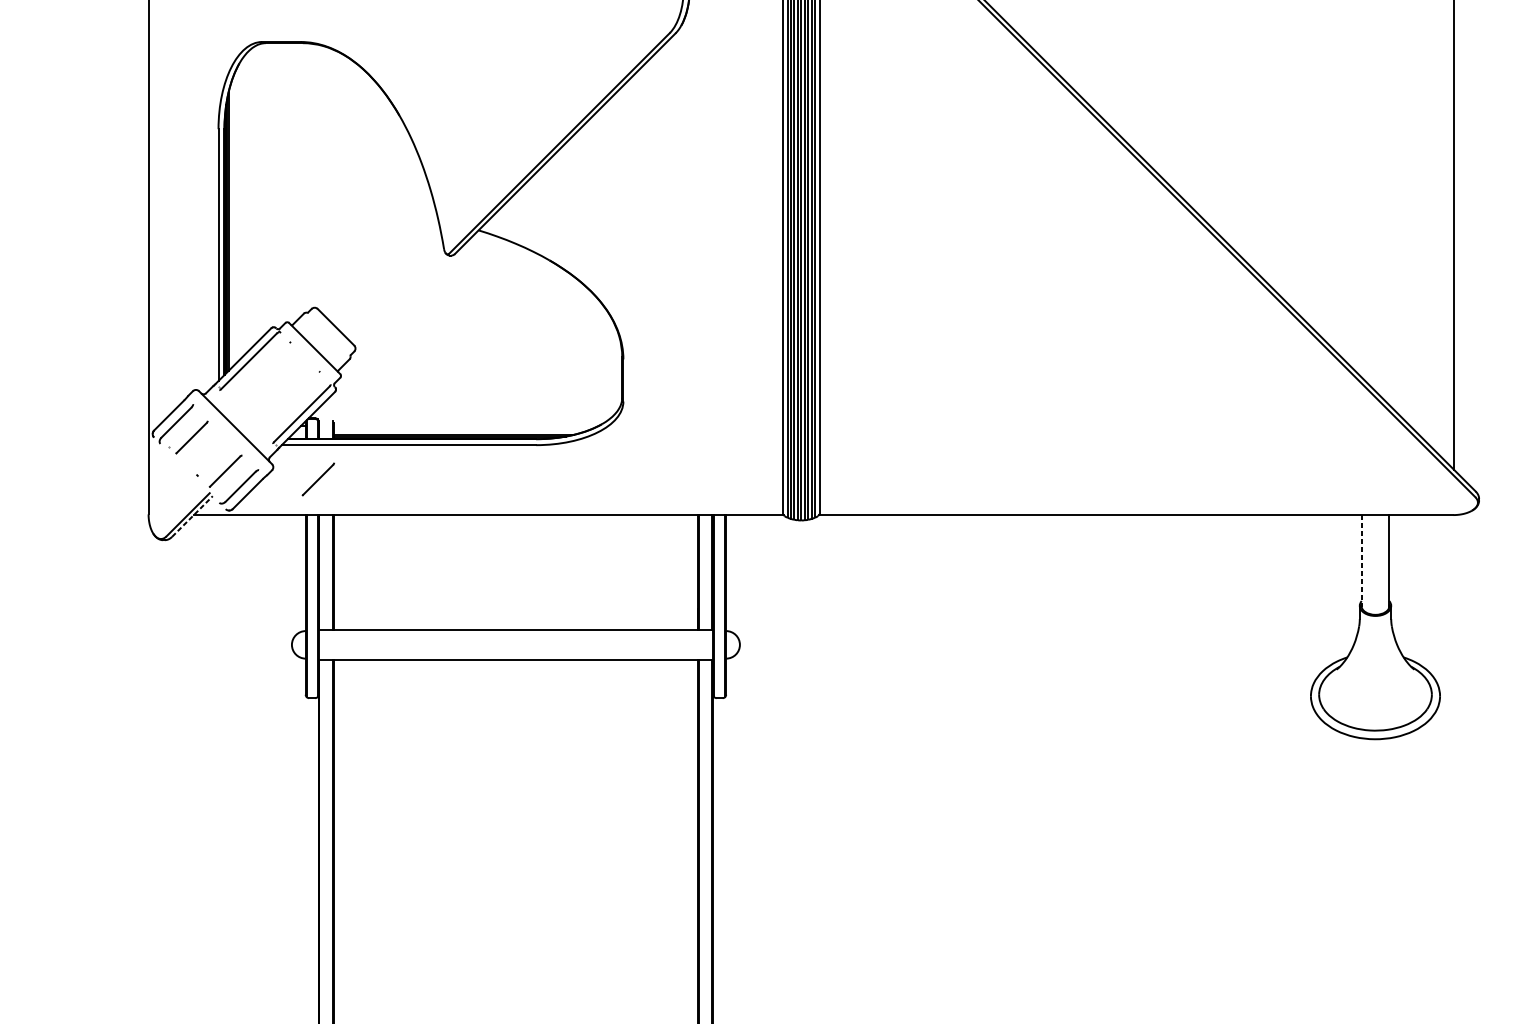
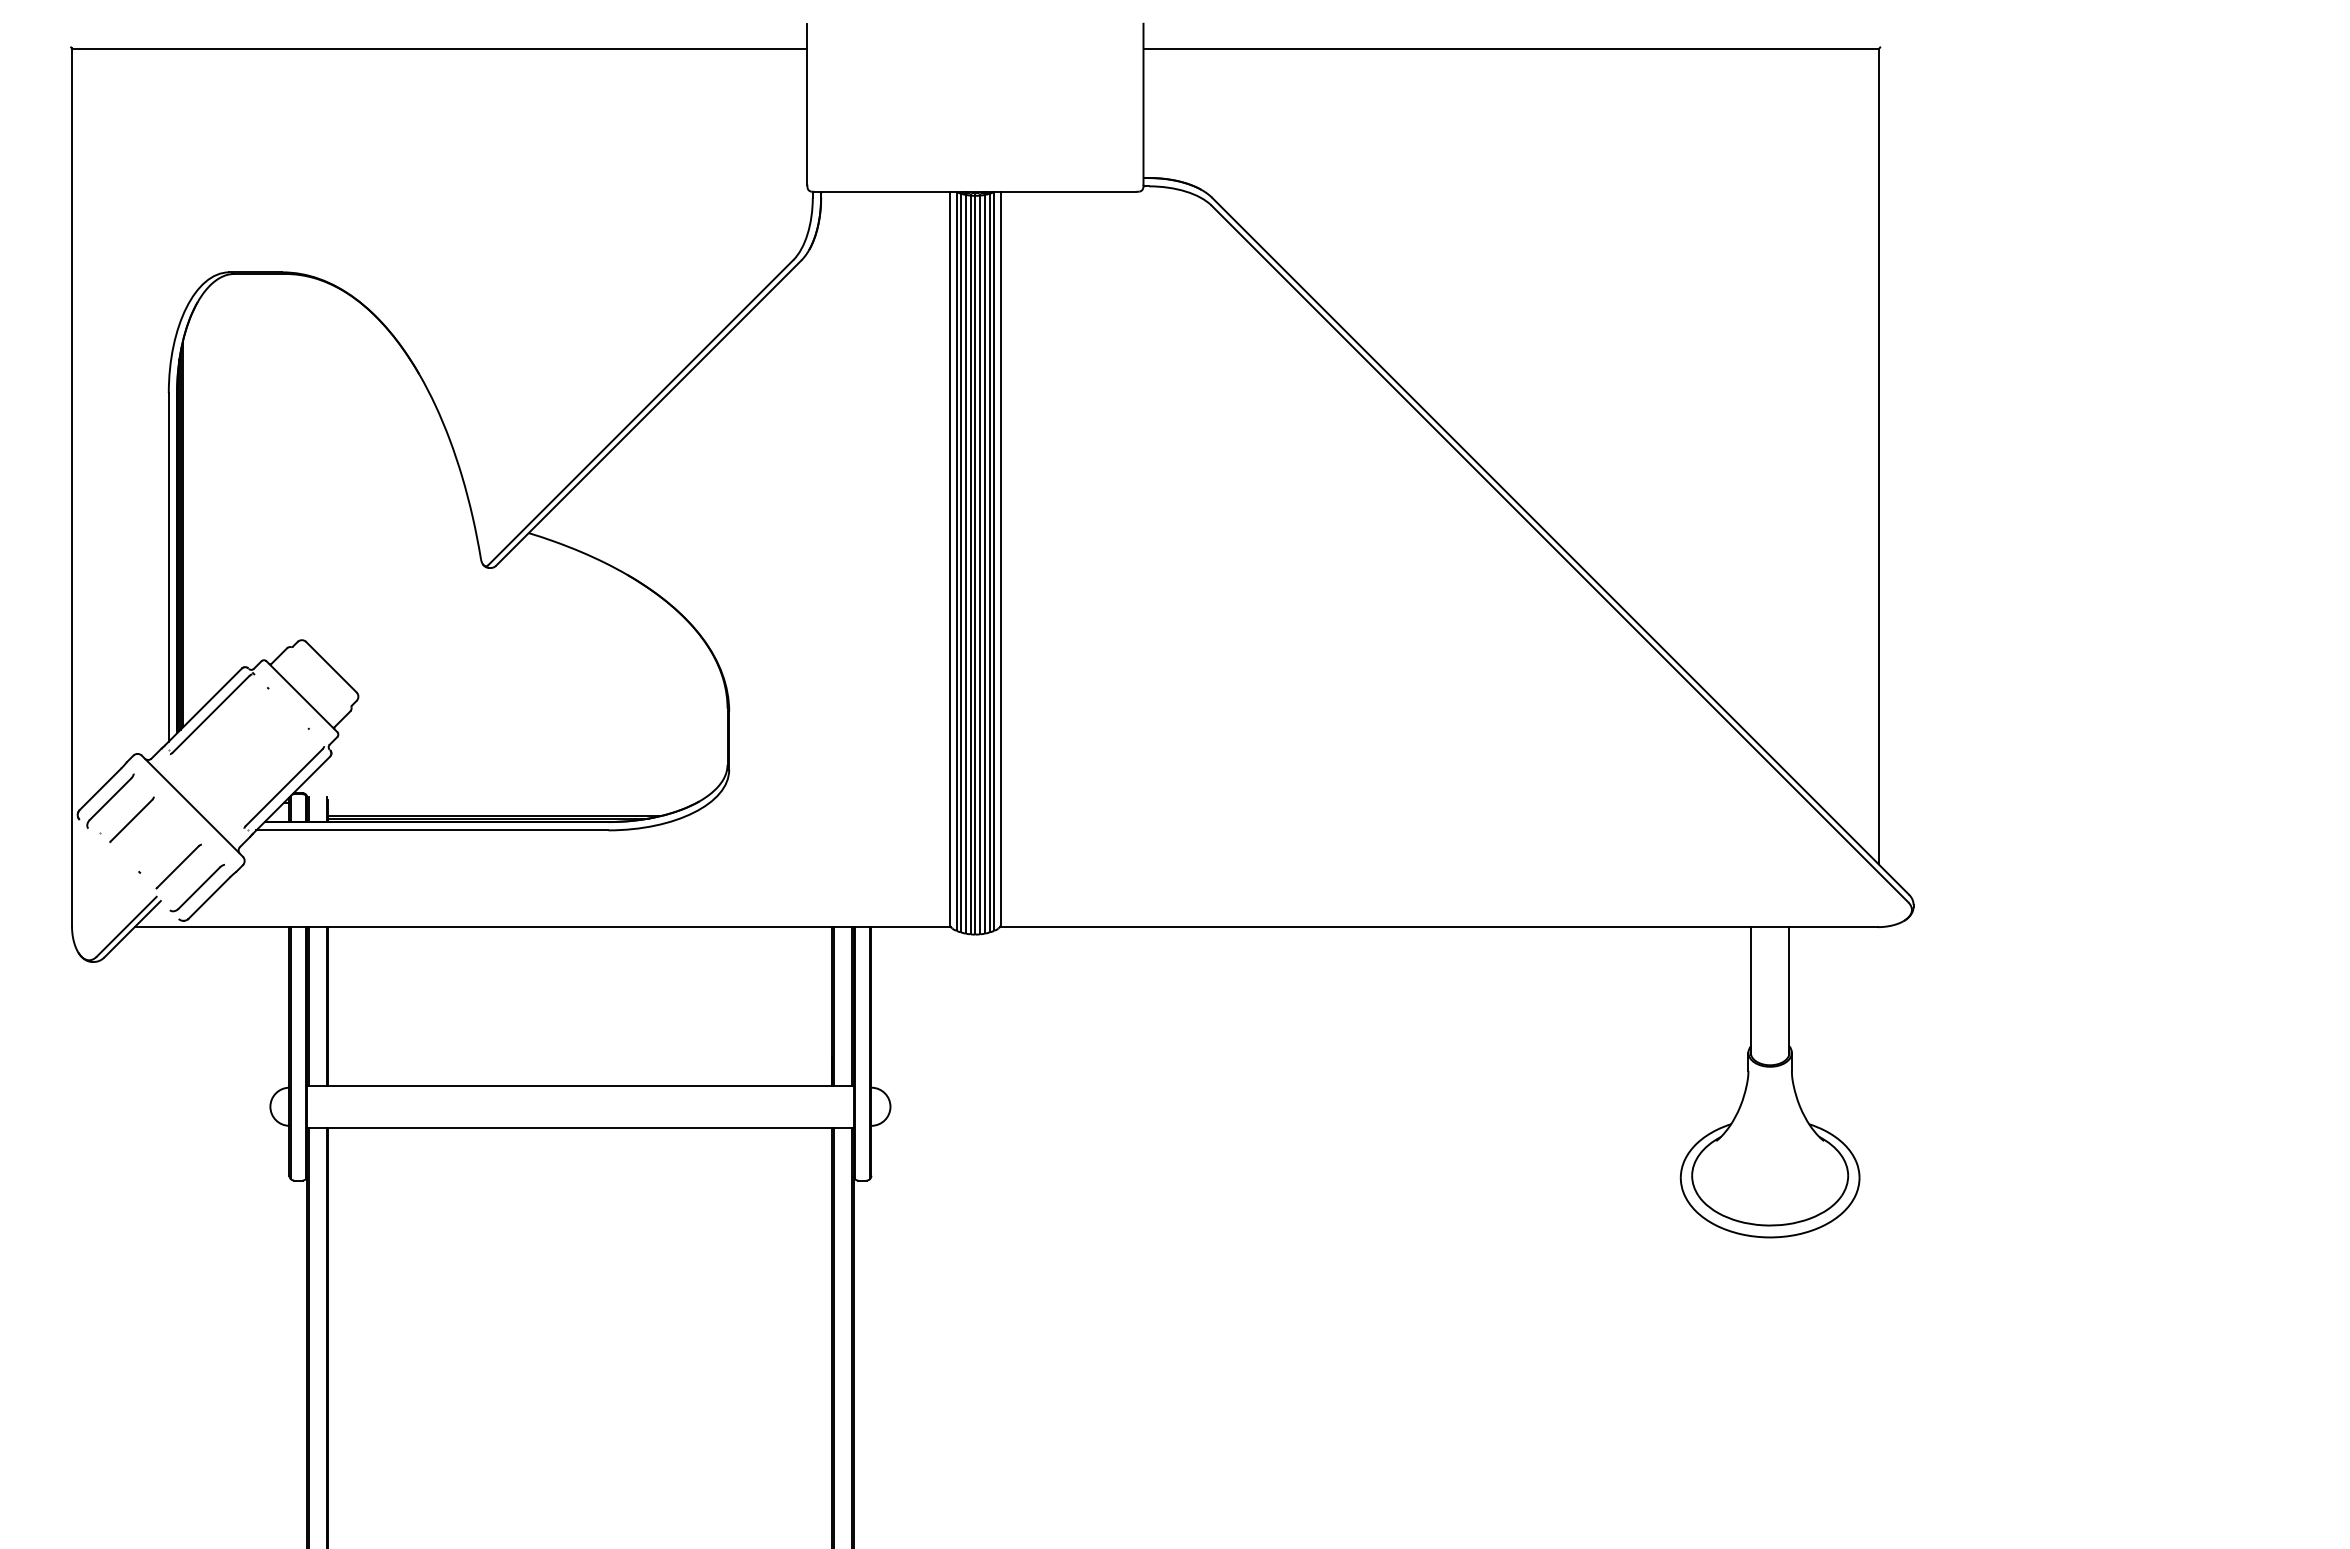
line: (318, 479) -> (306, 877), removed
line: (192, 516) -> (132, 929), dashed -> solid
line: (1362, 561) -> (1751, 991), dashed -> solid

